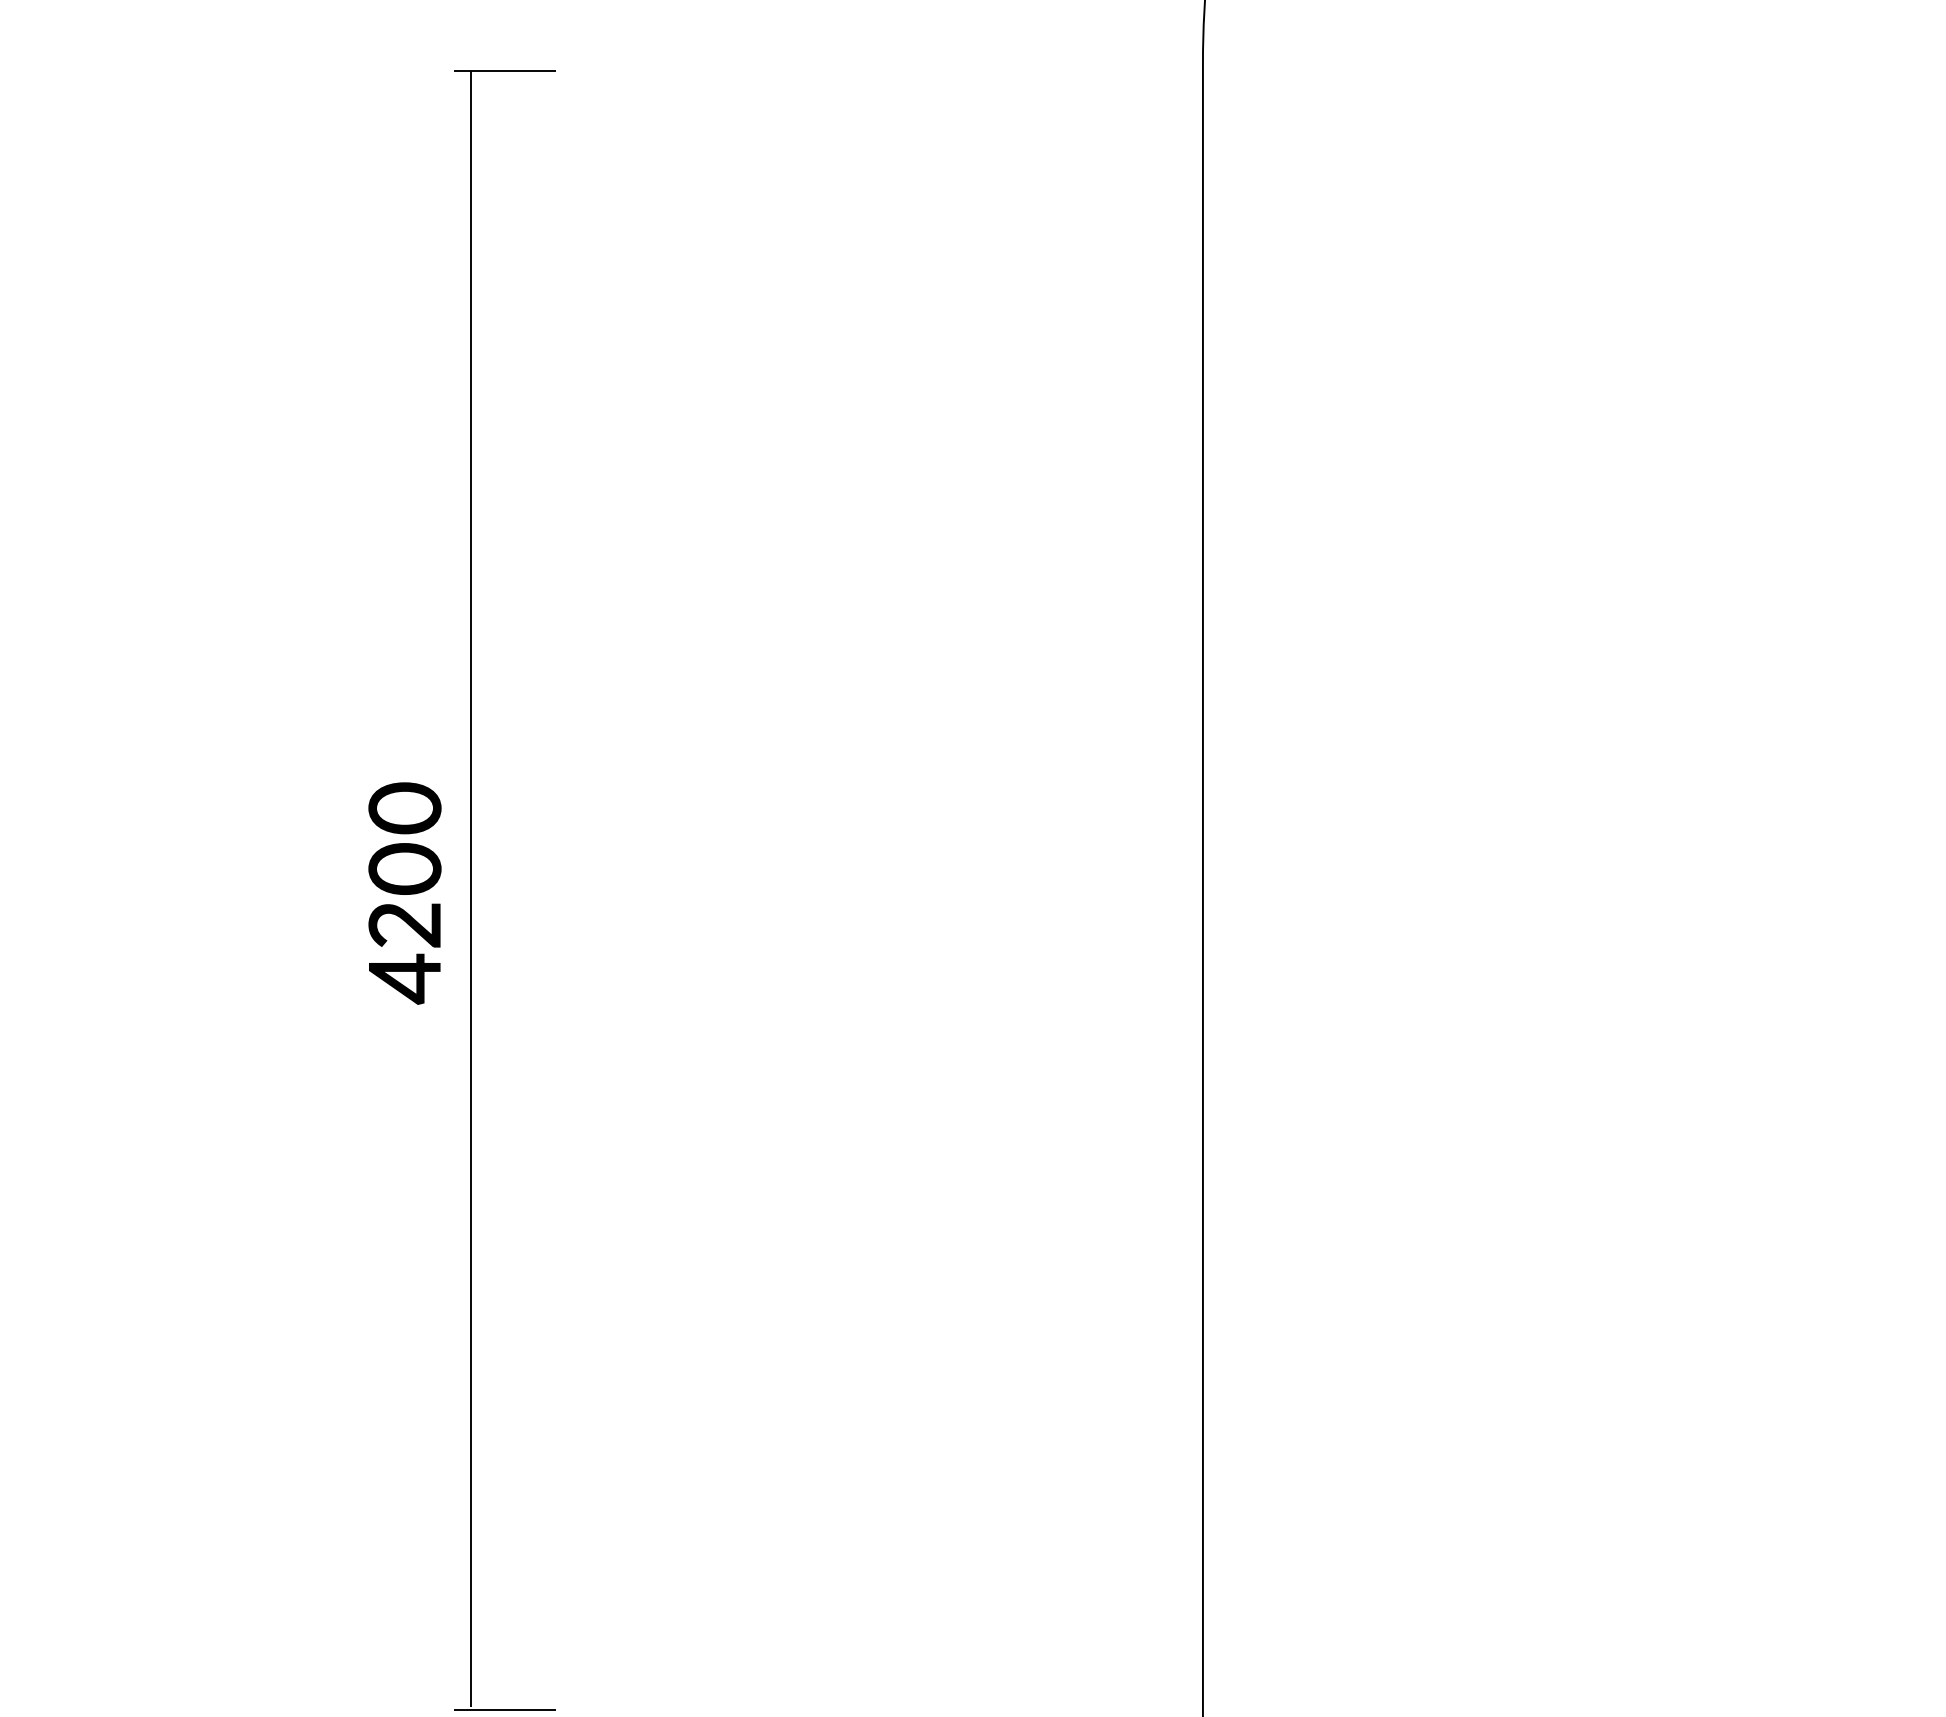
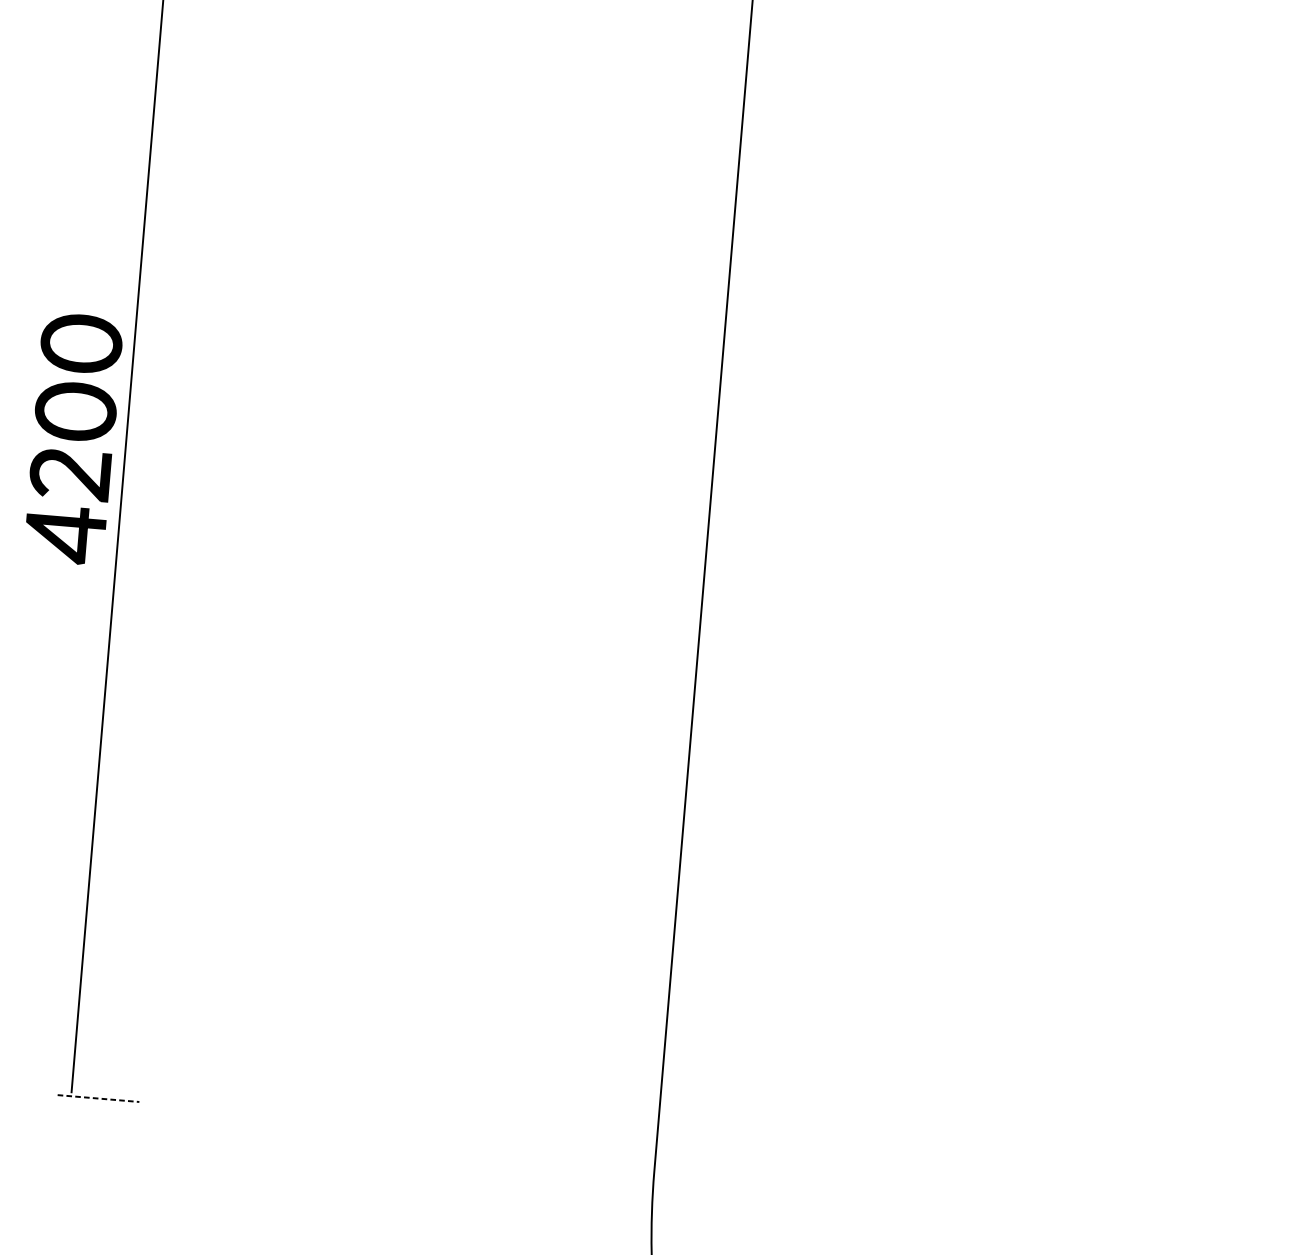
part: (404, 893) -> (73, 438), size x1.4
line: (505, 1710) -> (99, 1098), solid -> dashed

